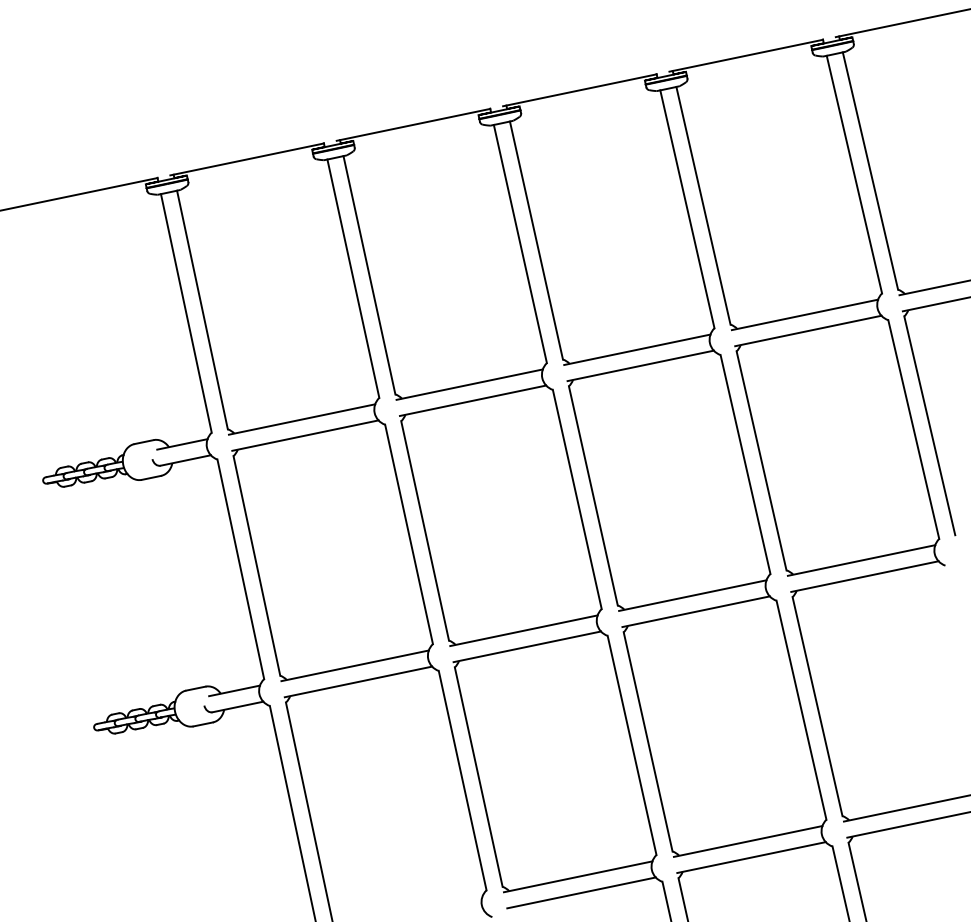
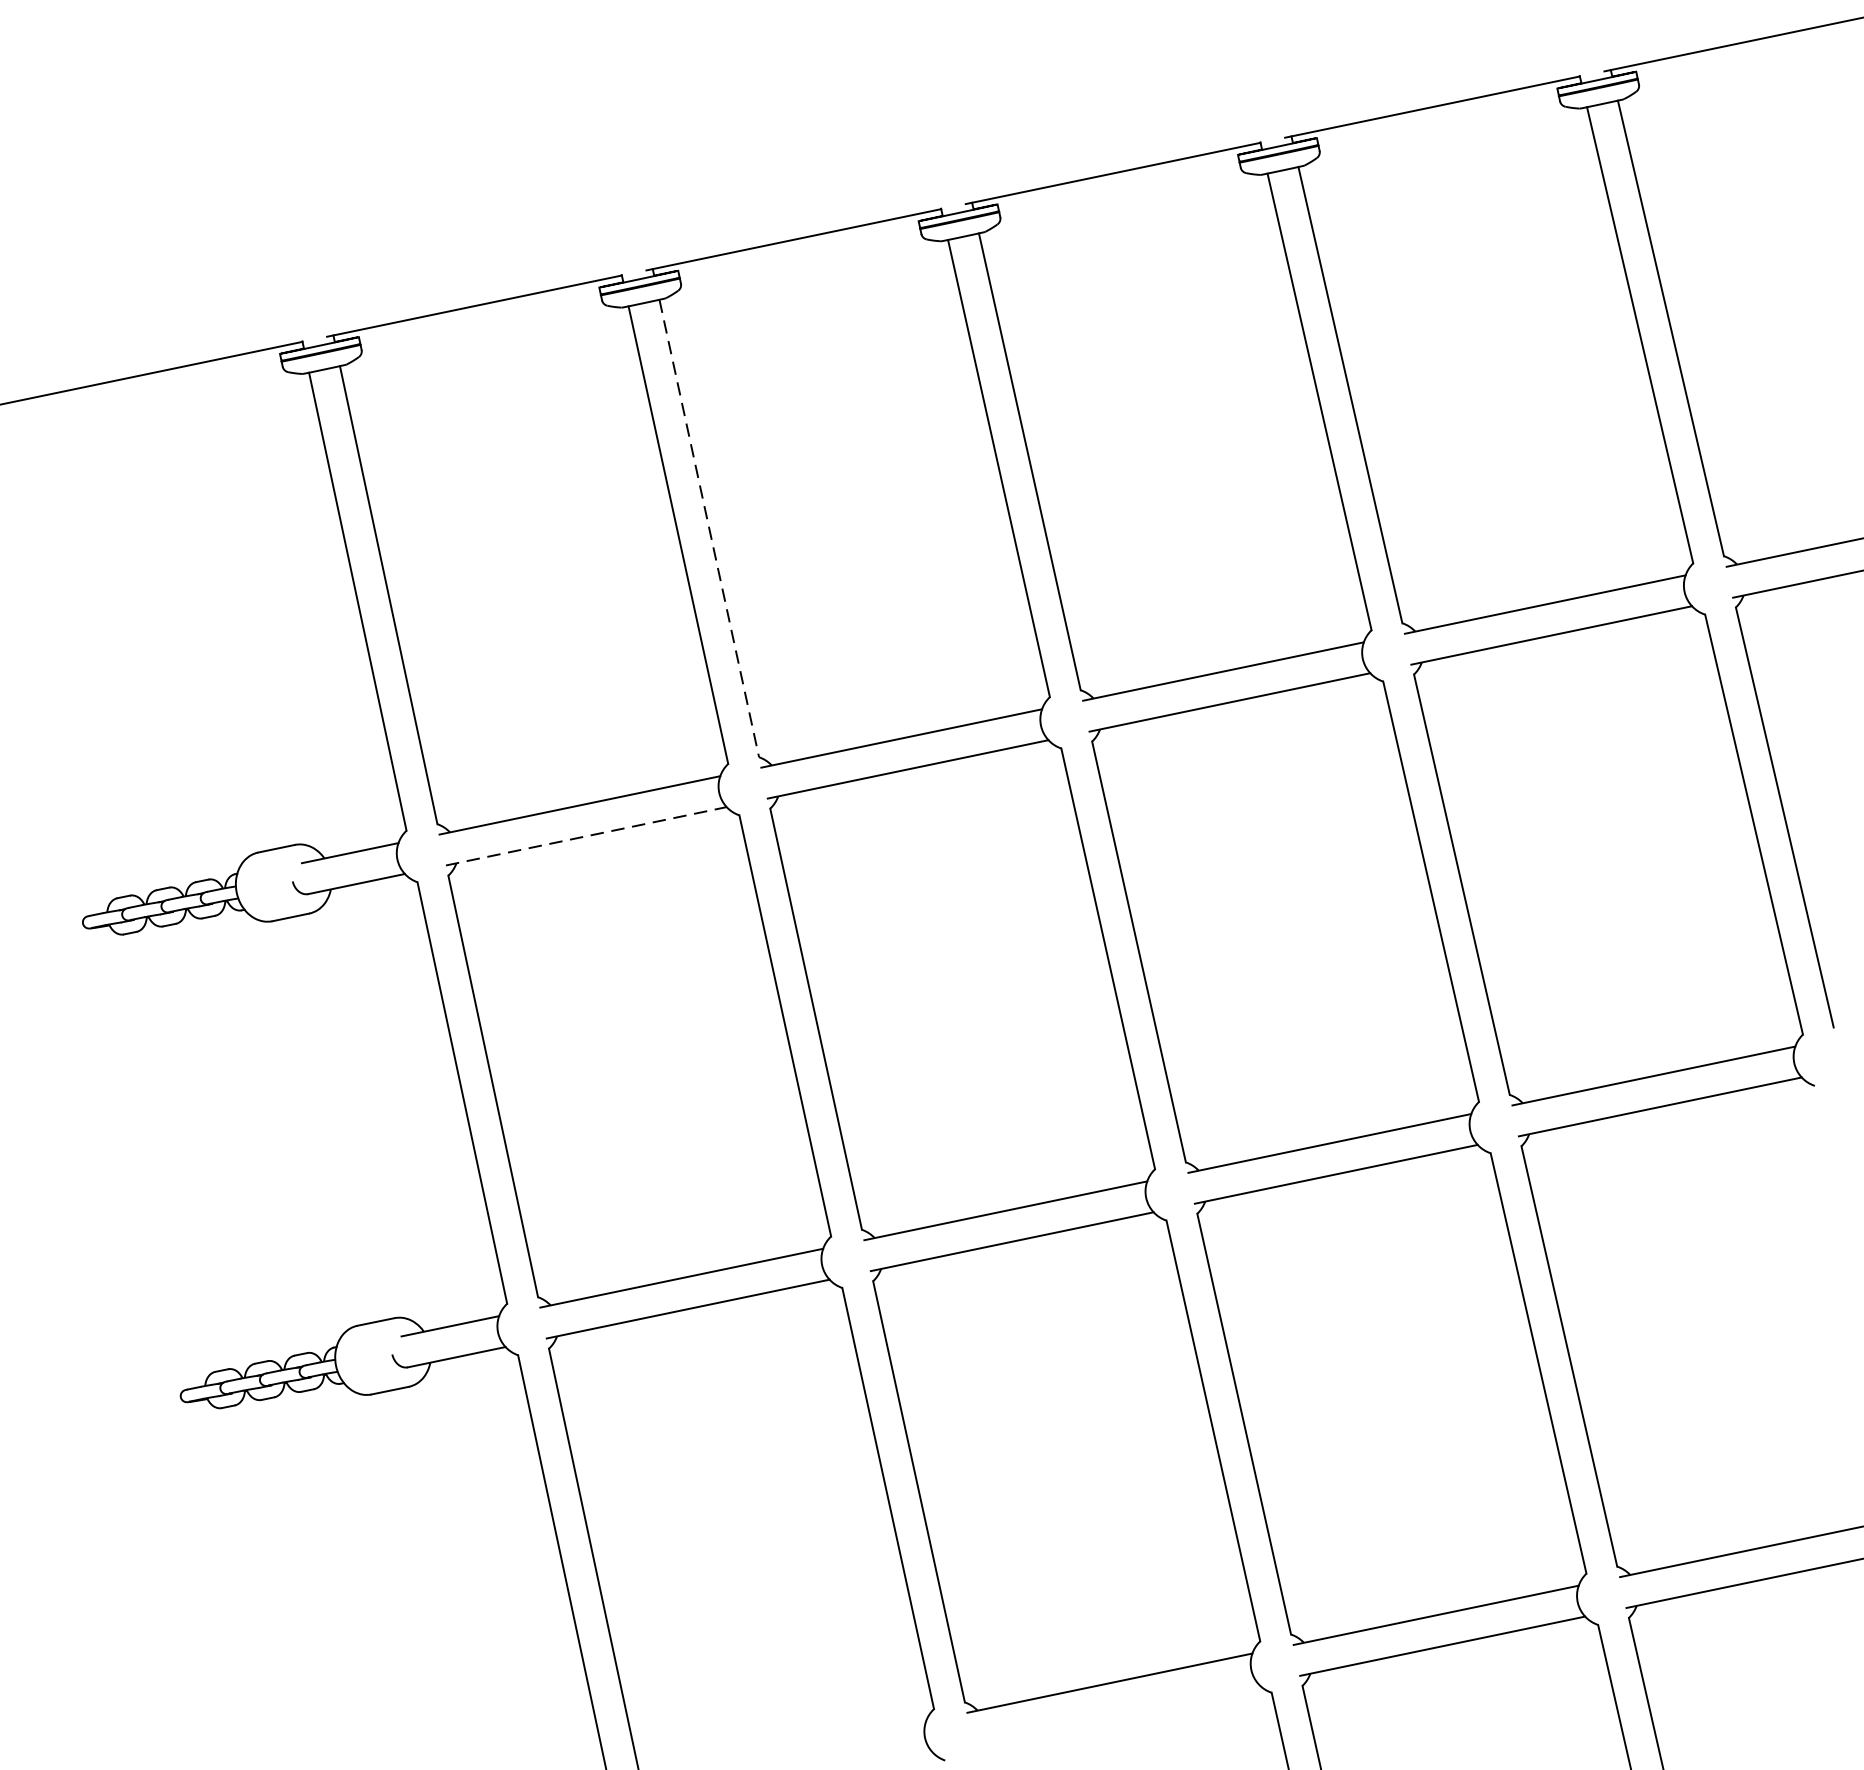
line: (369, 275) -> (709, 528), solid -> dashed
line: (305, 435) -> (586, 836), solid -> dashed
line: (581, 892) -> (1116, 1713), removed

